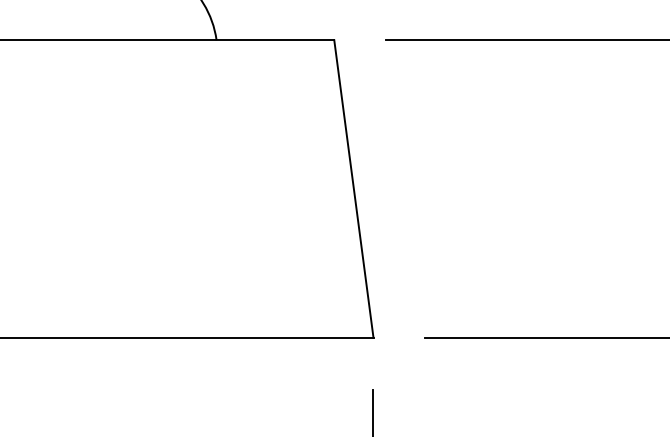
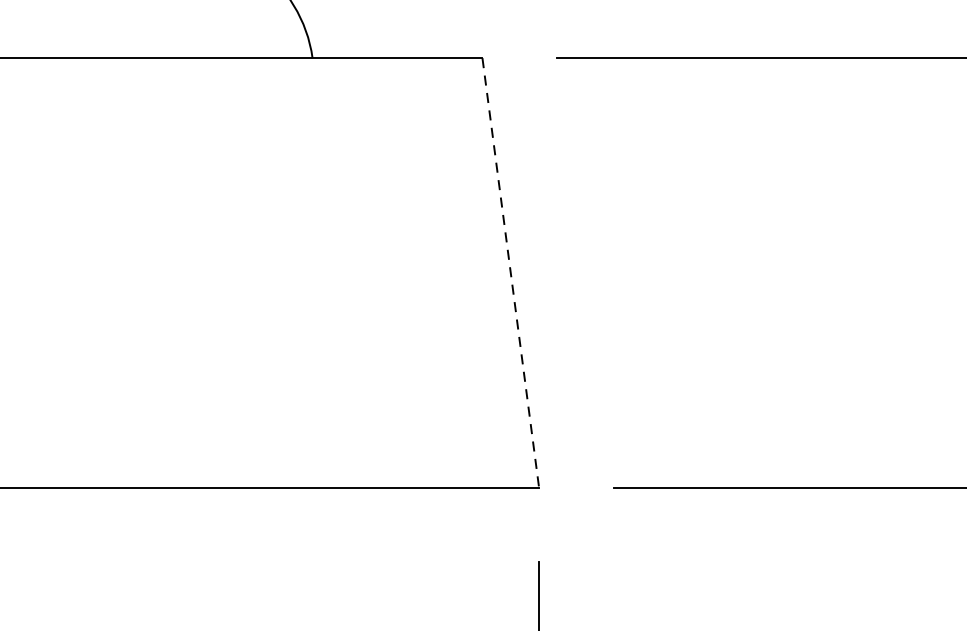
line: (353, 189) -> (510, 273), solid -> dashed

